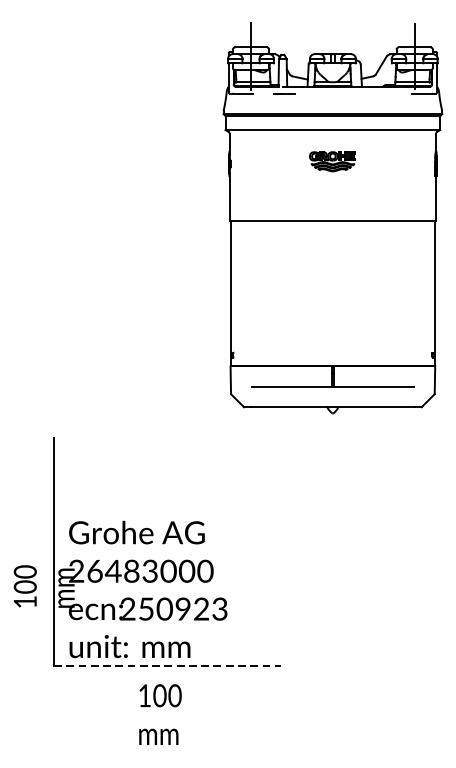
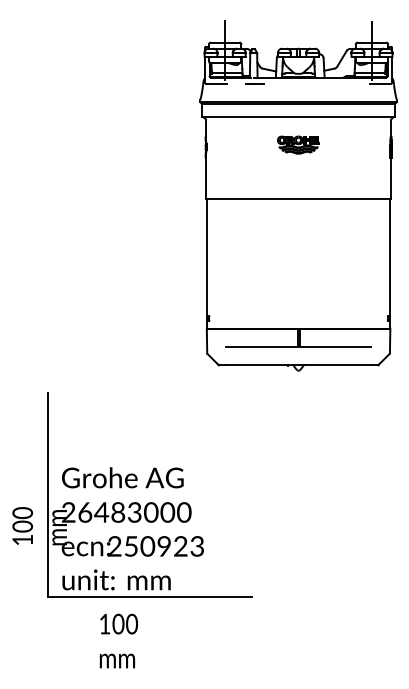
line: (167, 666) -> (150, 597), dashed -> solid
text: (159, 714) -> (118, 640), moved

